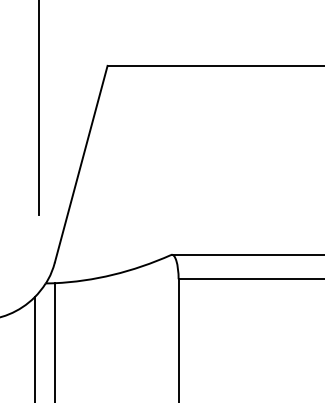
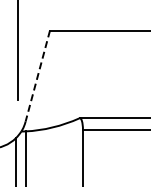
line: (80, 164) -> (37, 76), solid -> dashed

